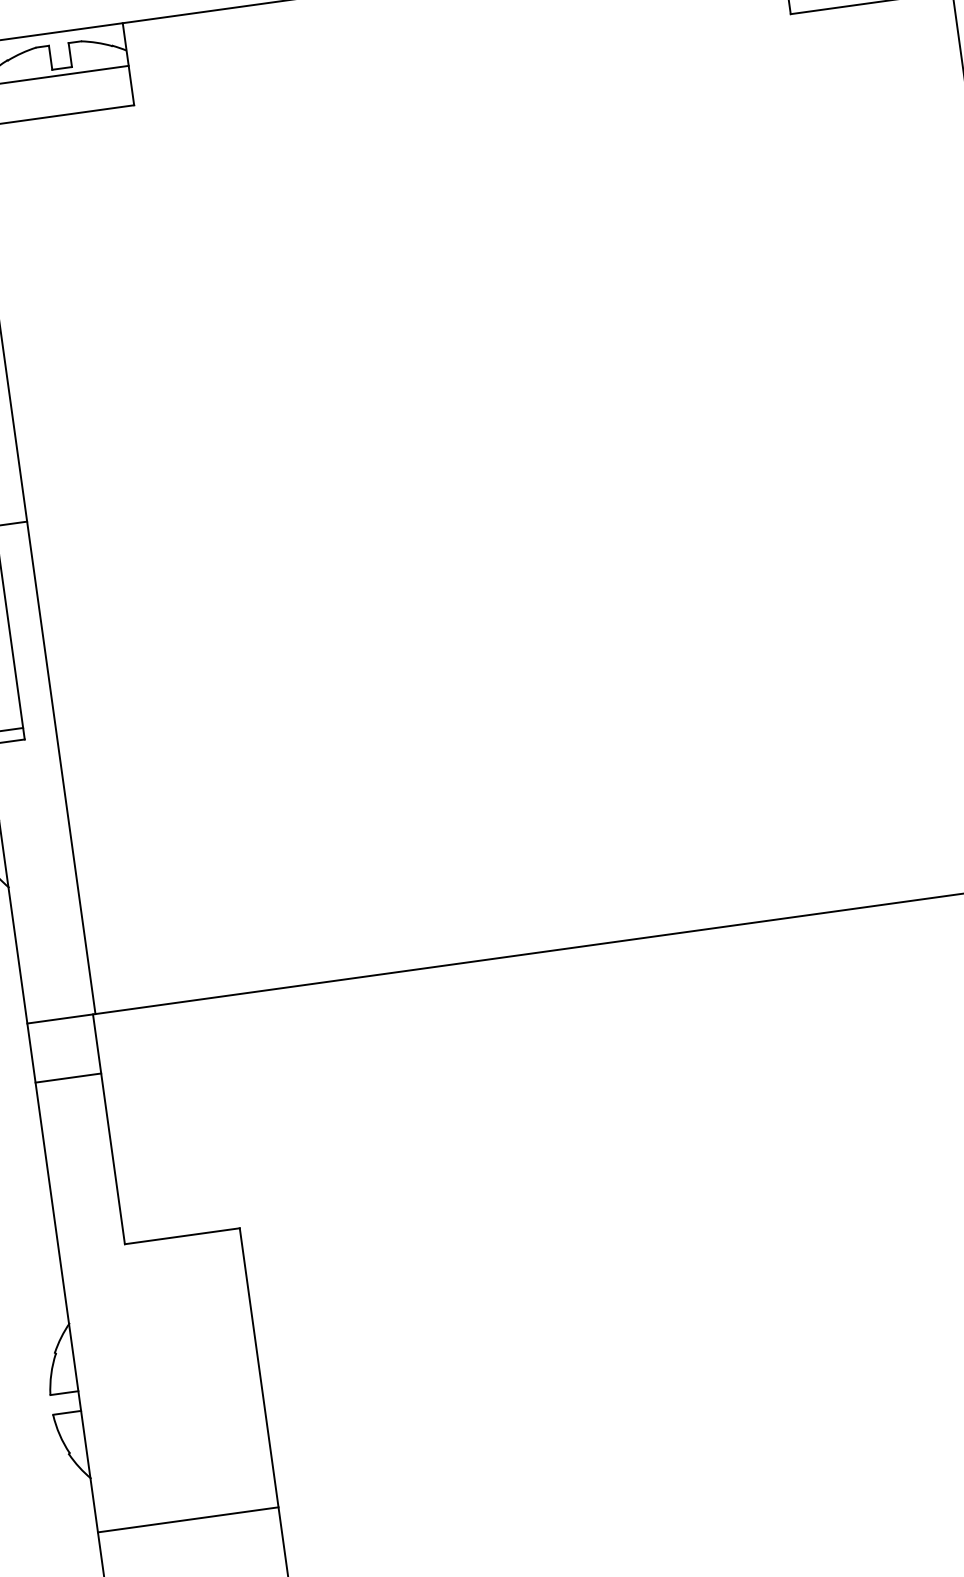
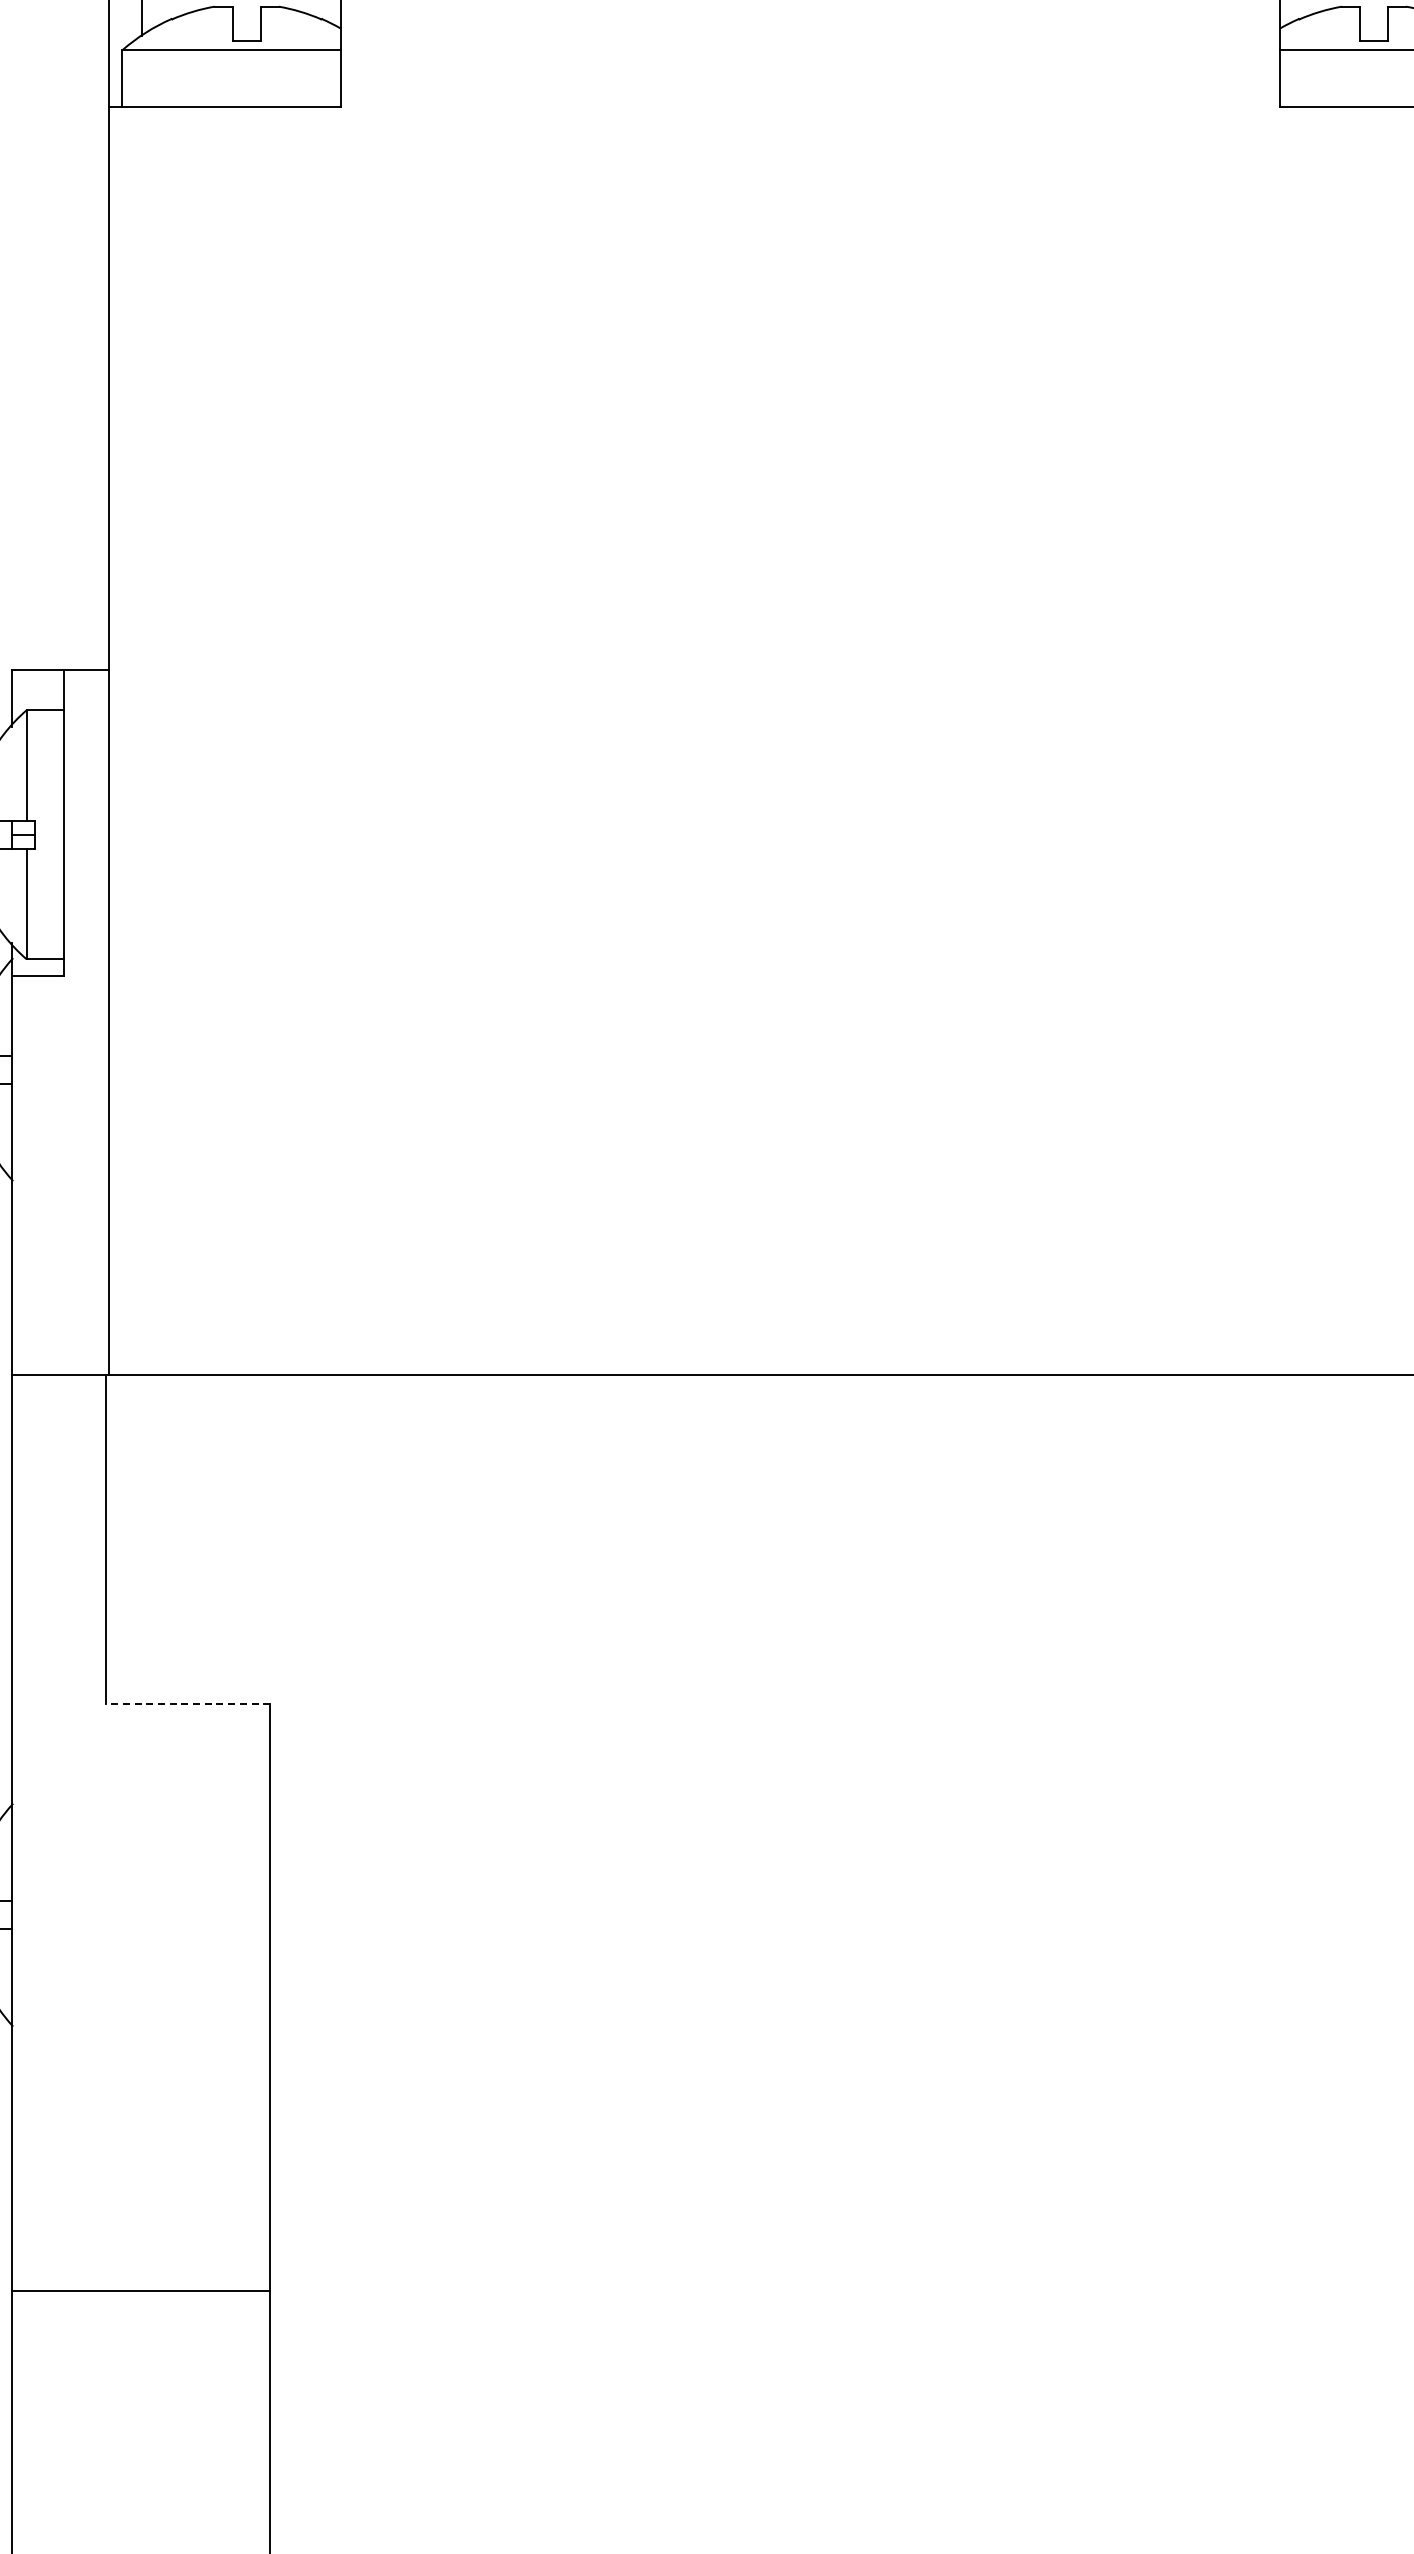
line: (68, 1078) -> (58, 1459), removed
line: (181, 1236) -> (187, 1703), solid -> dashed
line: (187, 1520) -> (140, 2103), removed

